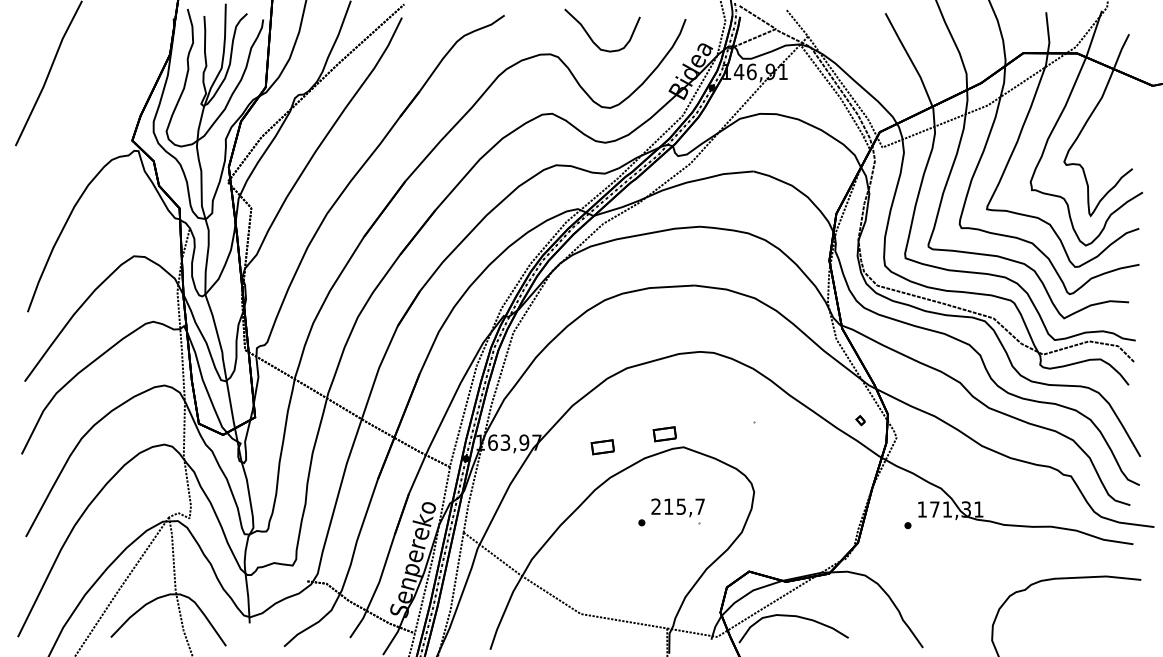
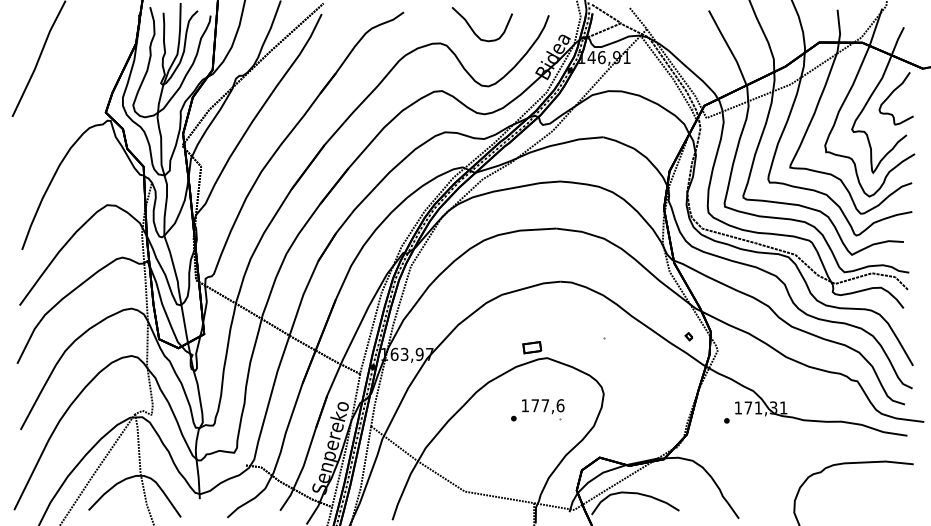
curve: (1114, 117) -> (892, 94), added
part: (602, 447) -> (482, 358), removed
text: (678, 506) -> (543, 405), 215,7 -> 177,6

